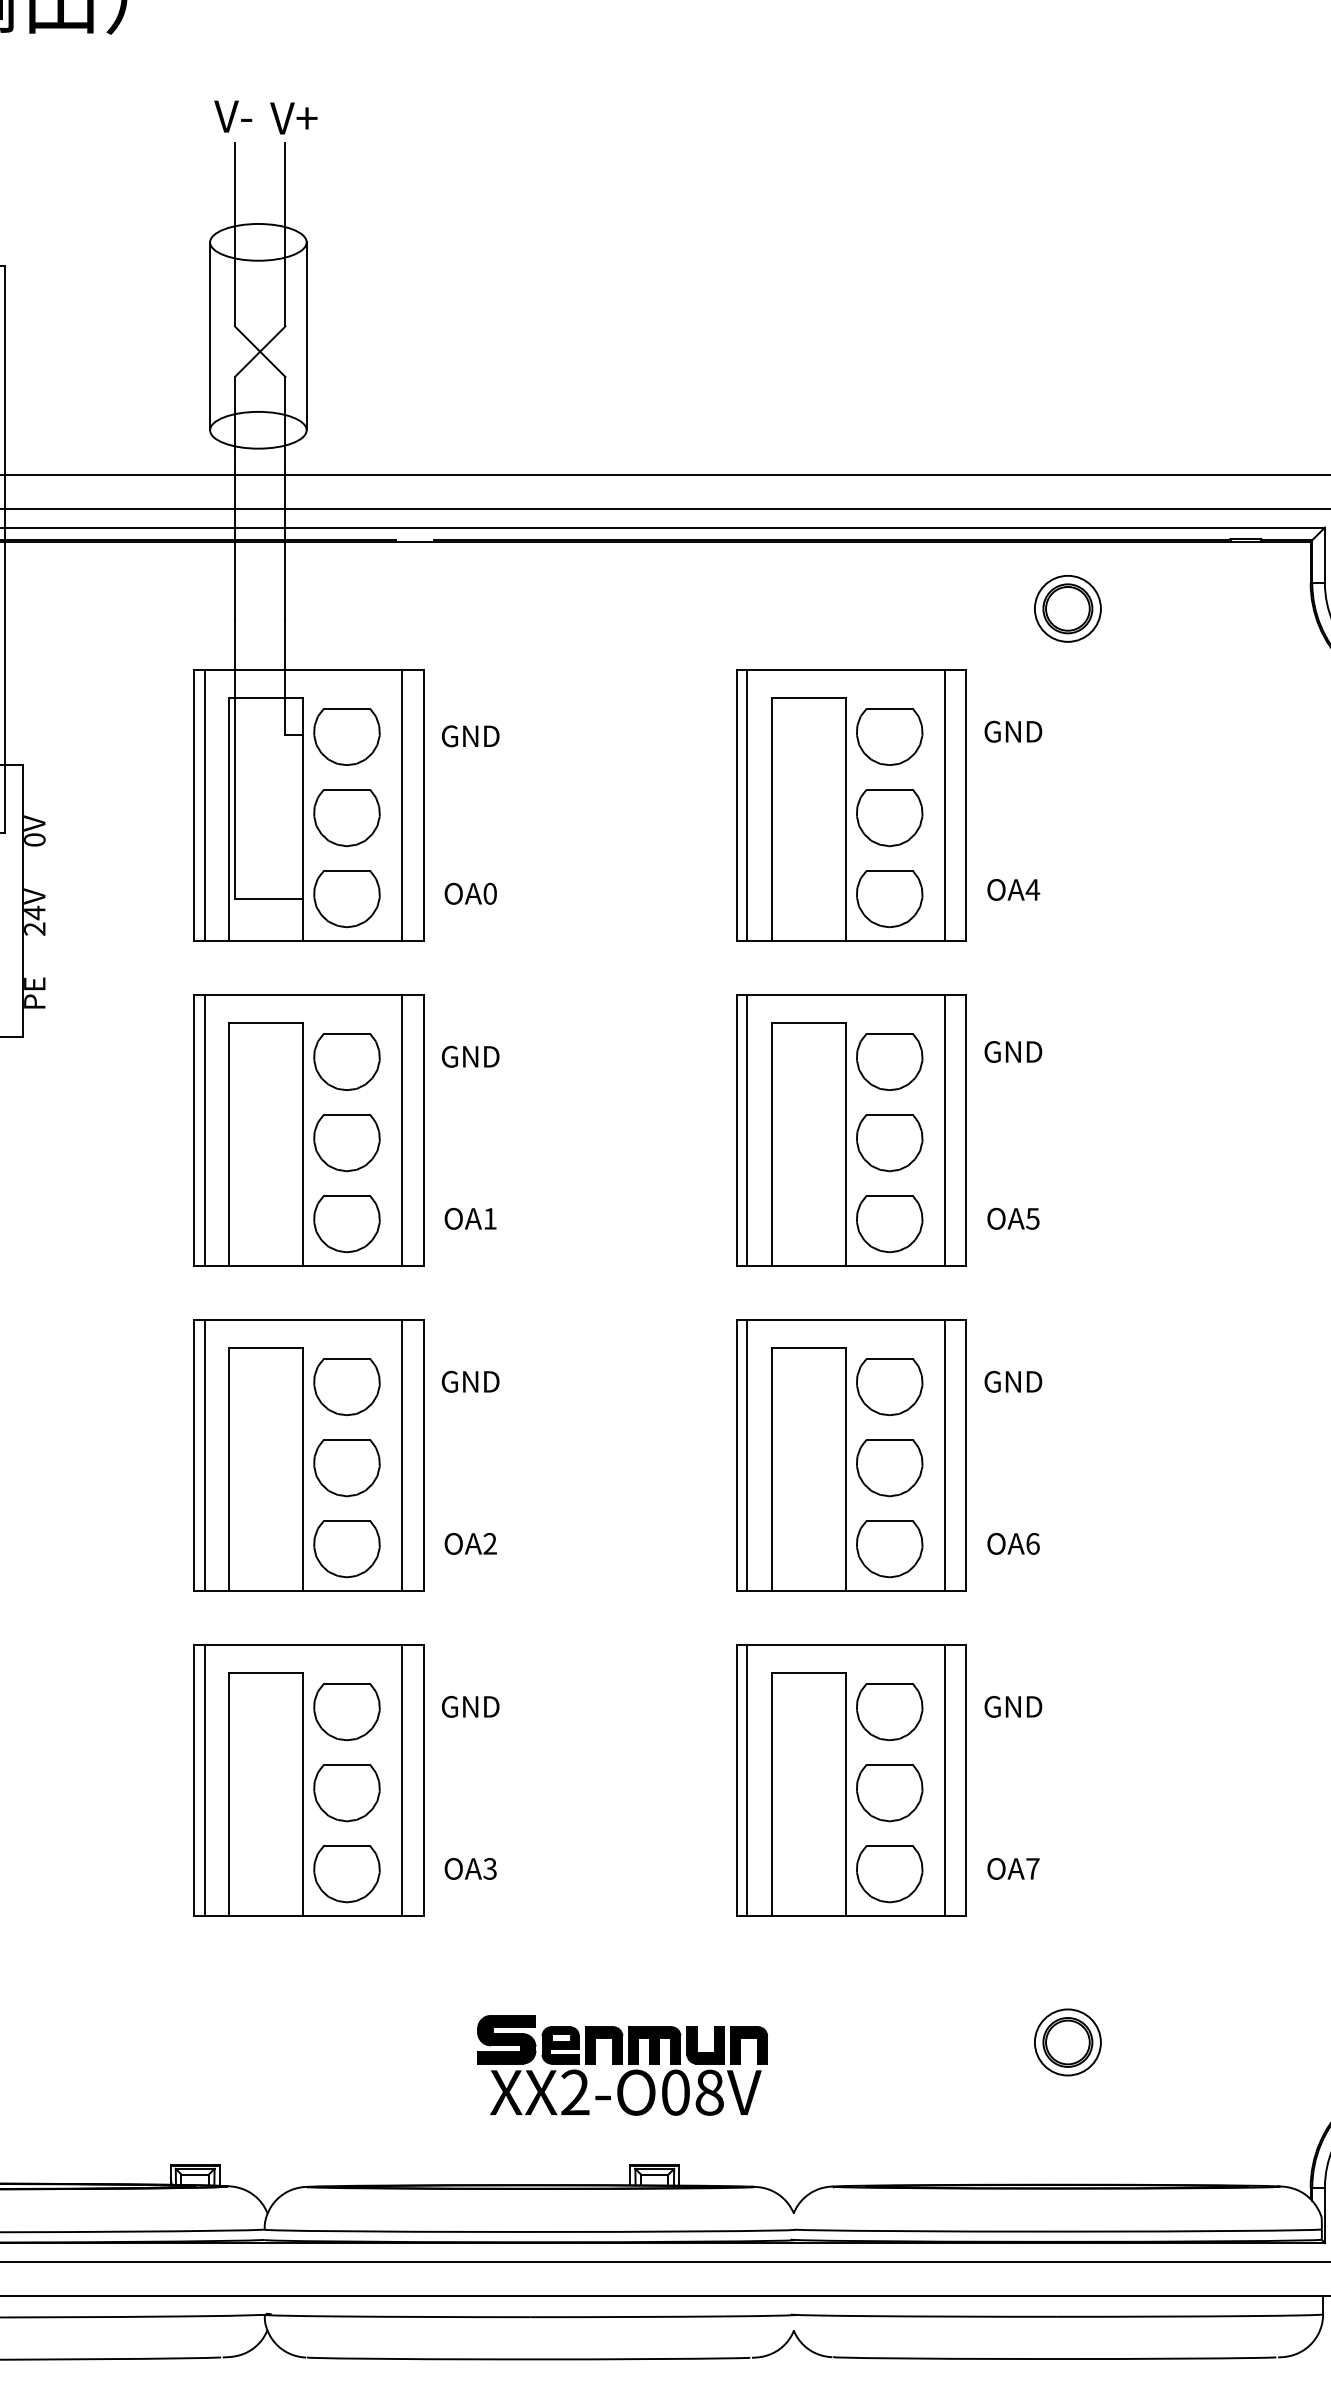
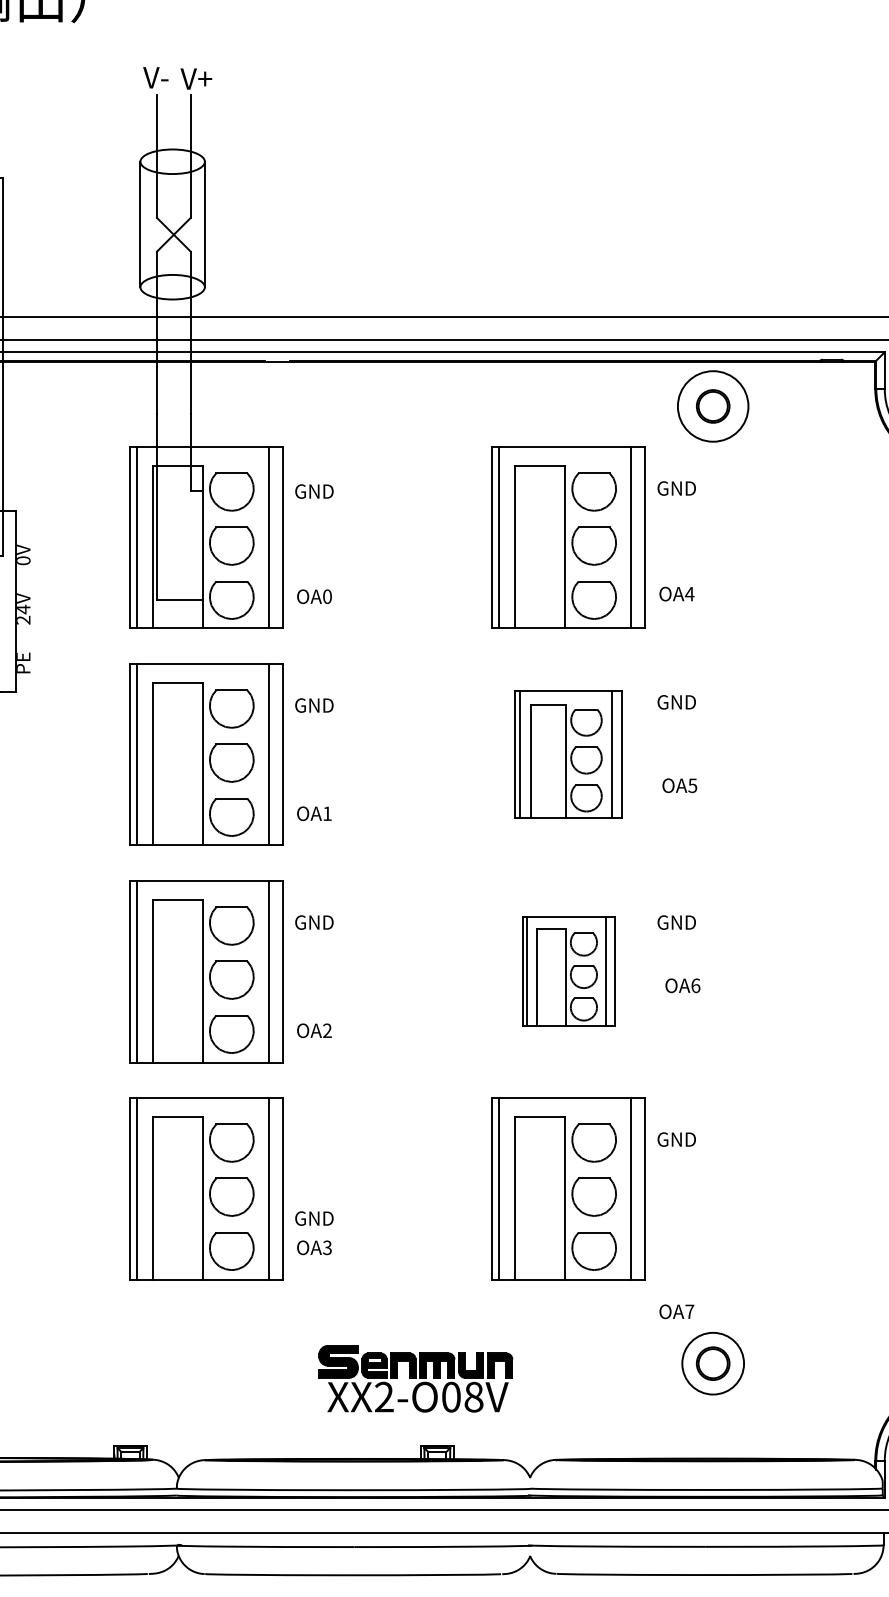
circle: (1068, 608) -> (713, 406), size x1.6
part: (851, 1130) -> (568, 754), size x0.7
text: (1012, 1218) -> (679, 785), moved
part: (851, 1455) -> (568, 971), size x0.6
text: (1012, 1543) -> (682, 985), moved
text: (470, 1706) -> (314, 1218), moved
text: (1012, 1868) -> (676, 1311), moved
circle: (1068, 2042) -> (713, 1363), size x1.4

